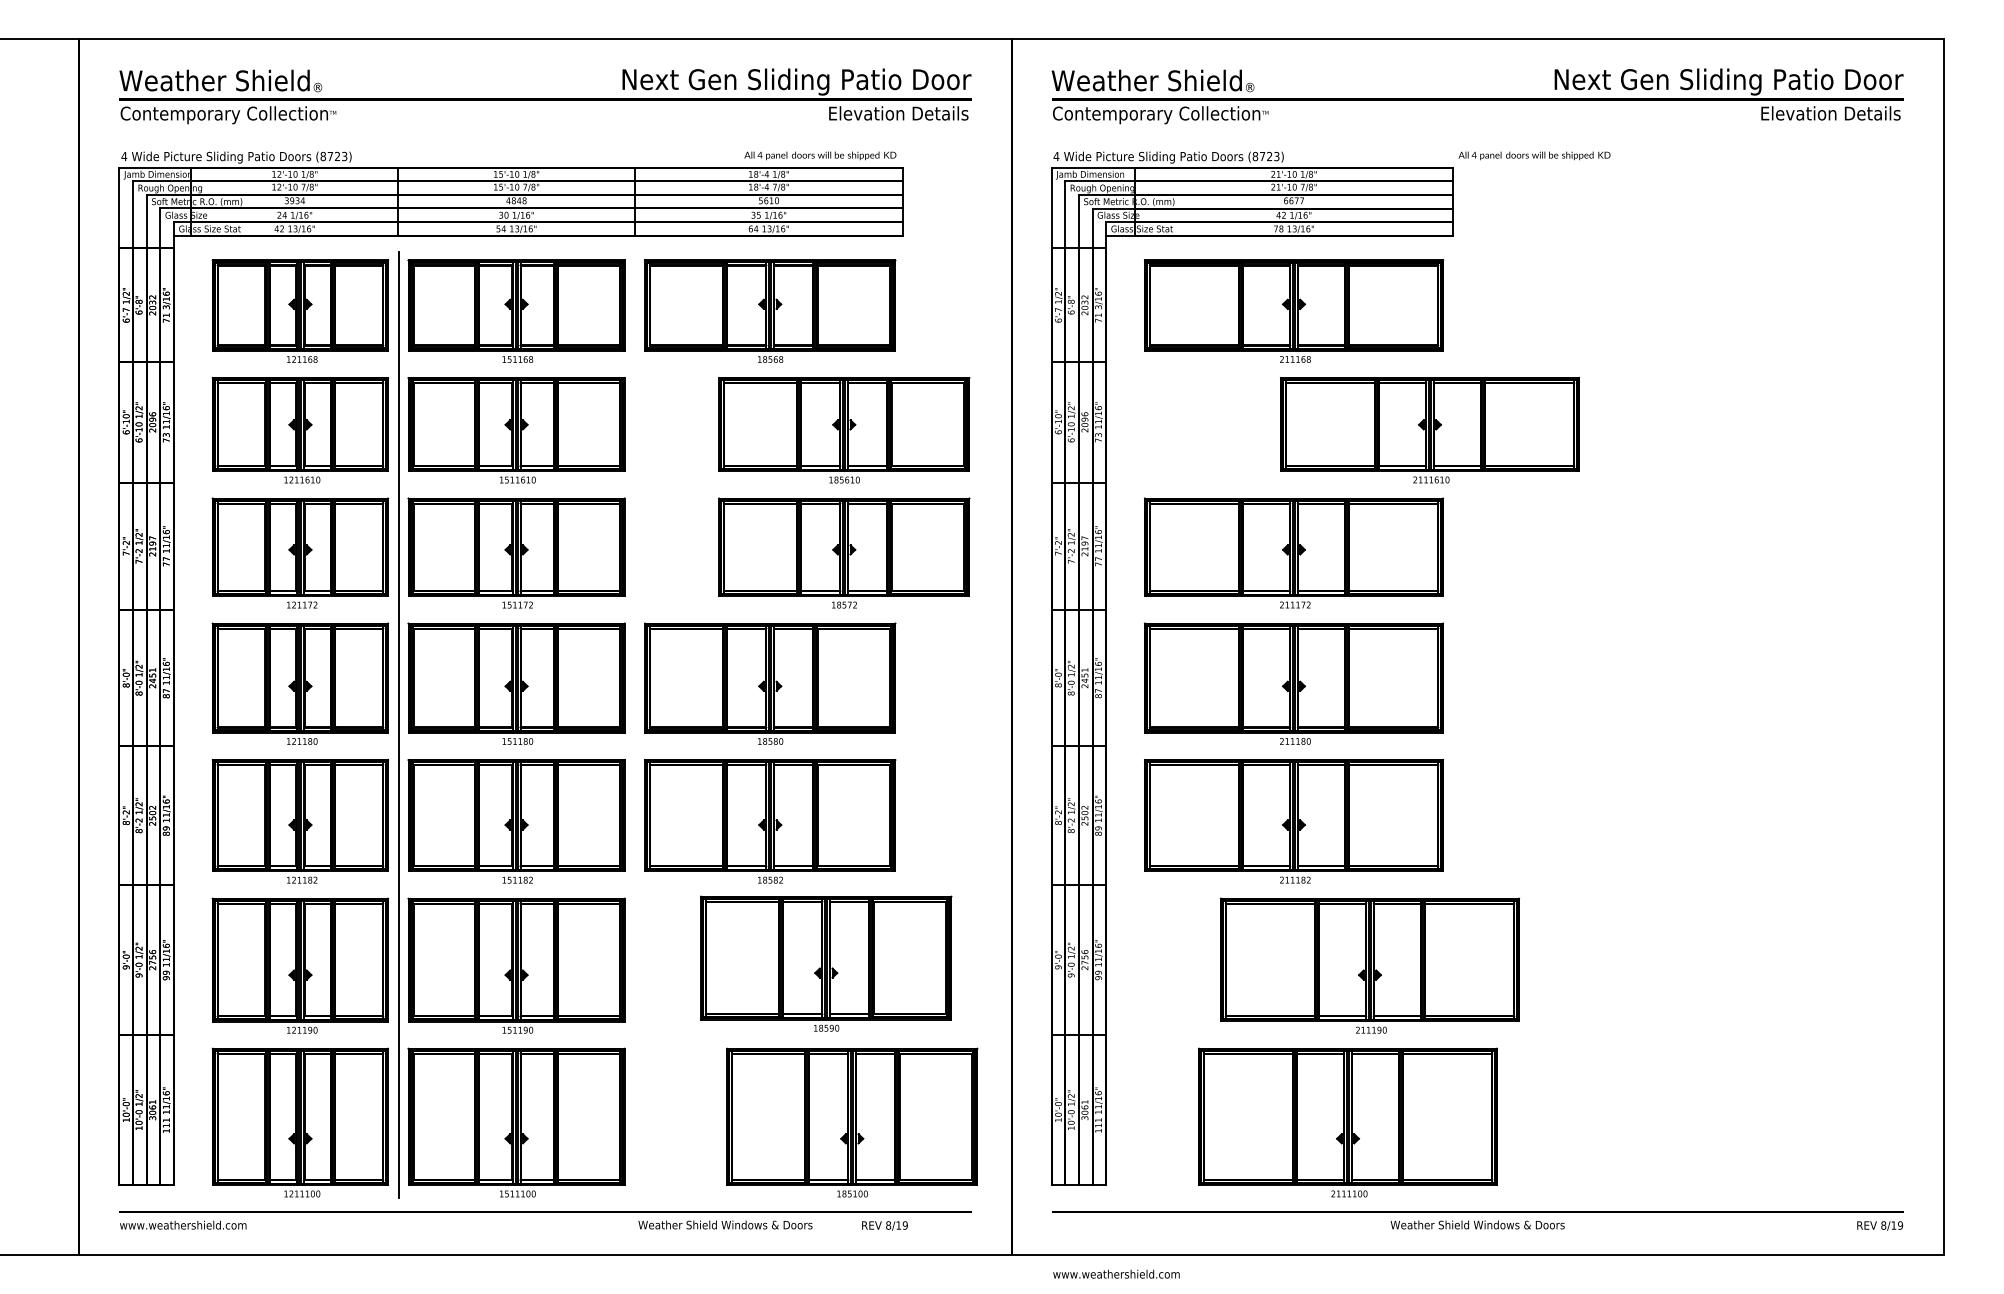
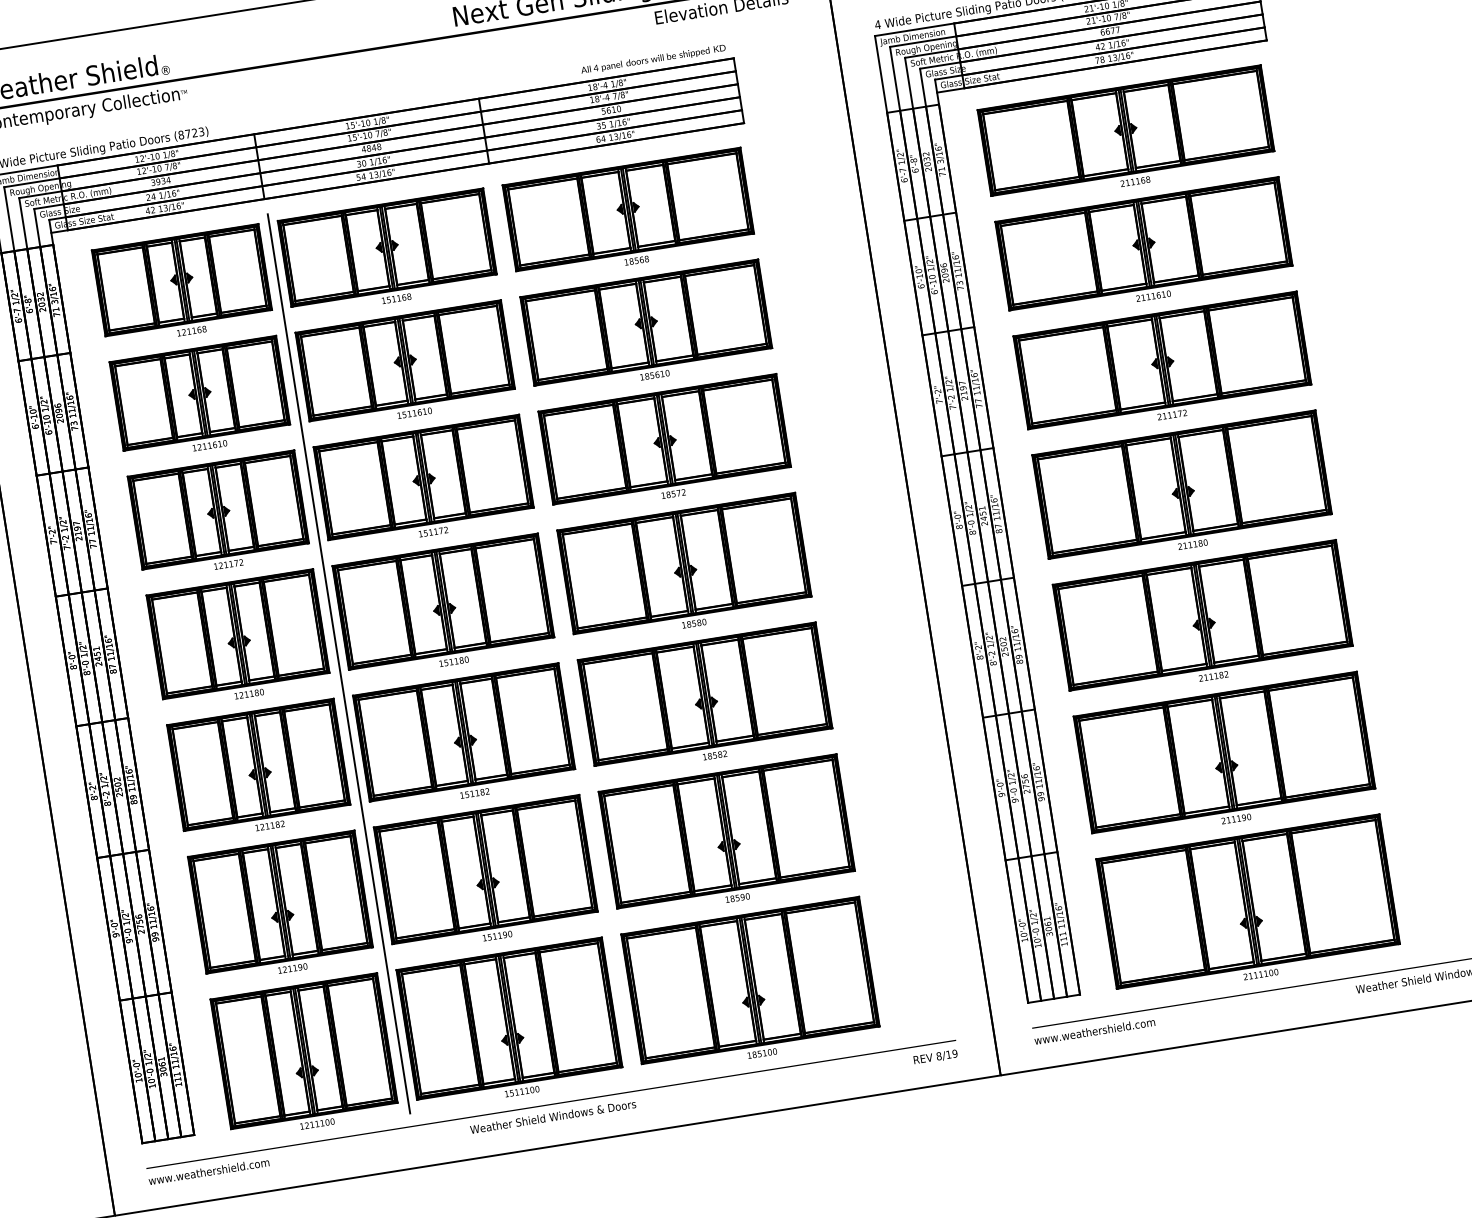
part: (844, 430) -> (647, 328), moved
part: (1429, 430) -> (1144, 249), moved
part: (844, 552) -> (665, 444), moved
part: (826, 963) -> (727, 836), moved
part: (1370, 965) -> (1225, 757), moved
part: (852, 1122) -> (751, 985), moved
part: (1348, 1122) -> (1249, 906), moved
text: (725, 1224) -> (553, 1116), moved
text: (884, 1225) -> (935, 1056), moved
text: (1116, 1273) -> (1094, 1030), moved

